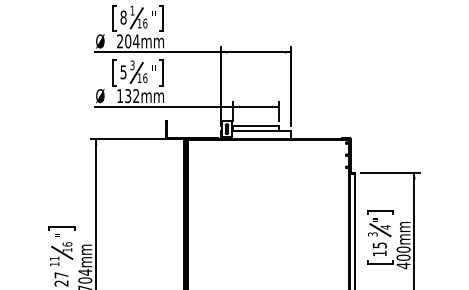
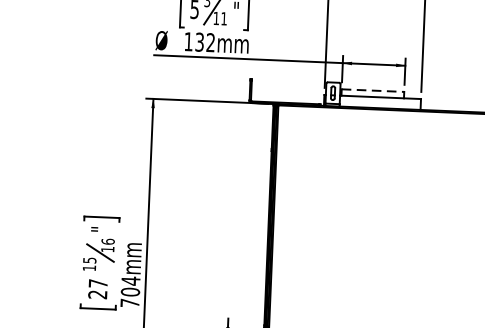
text: (145, 78) -> (224, 19), 16 -> 11
line: (256, 126) -> (373, 91), solid -> dashed
text: (54, 258) -> (89, 260), 11 -> 15

